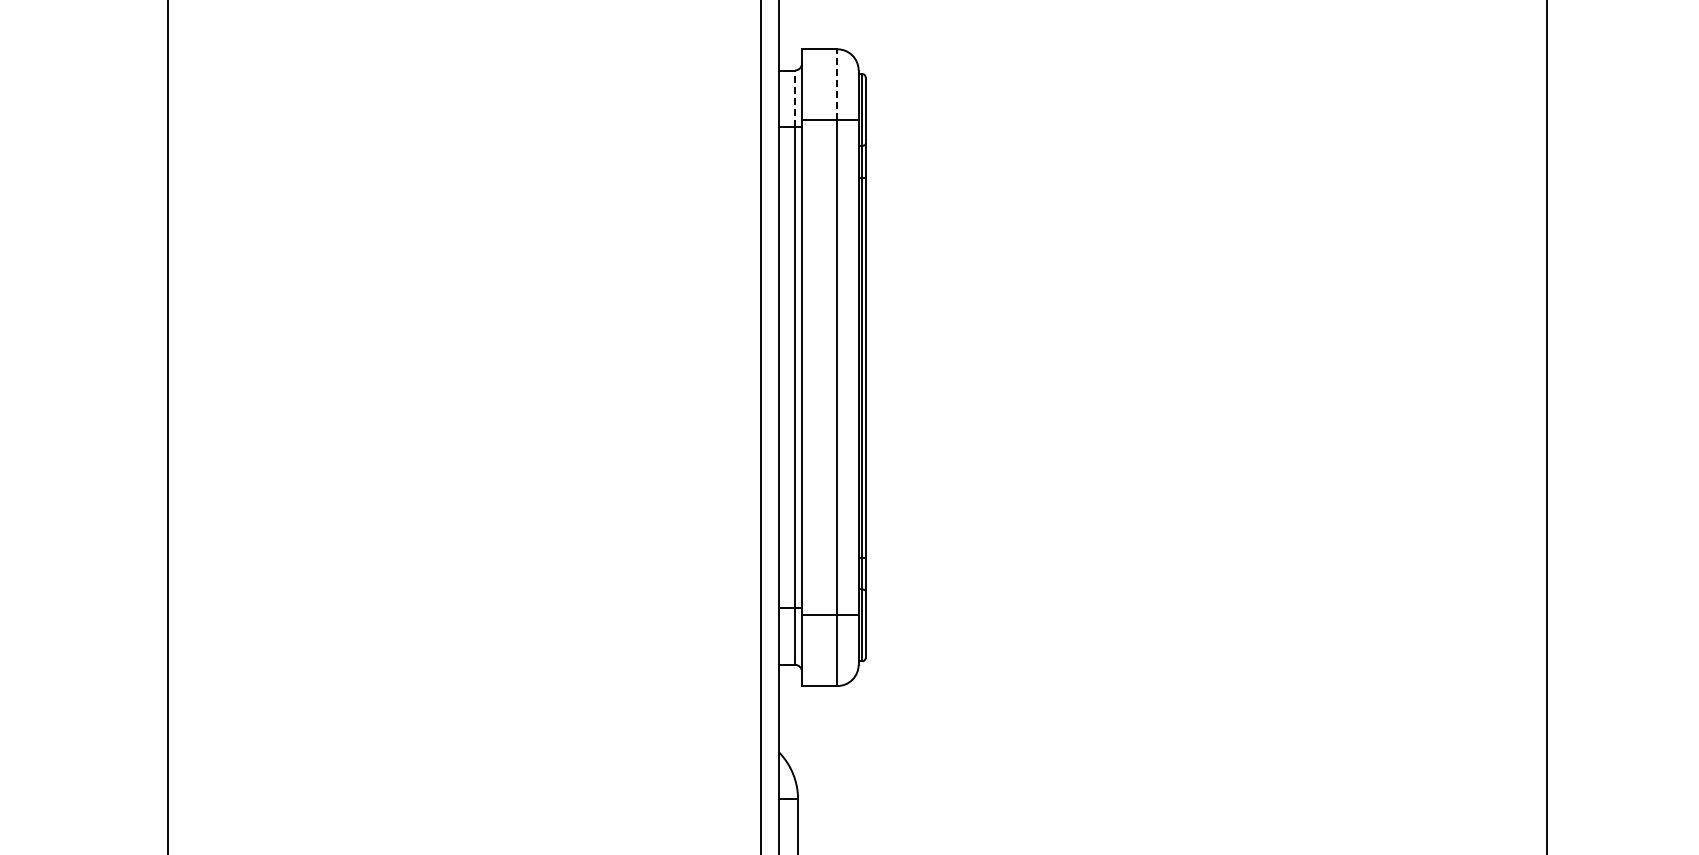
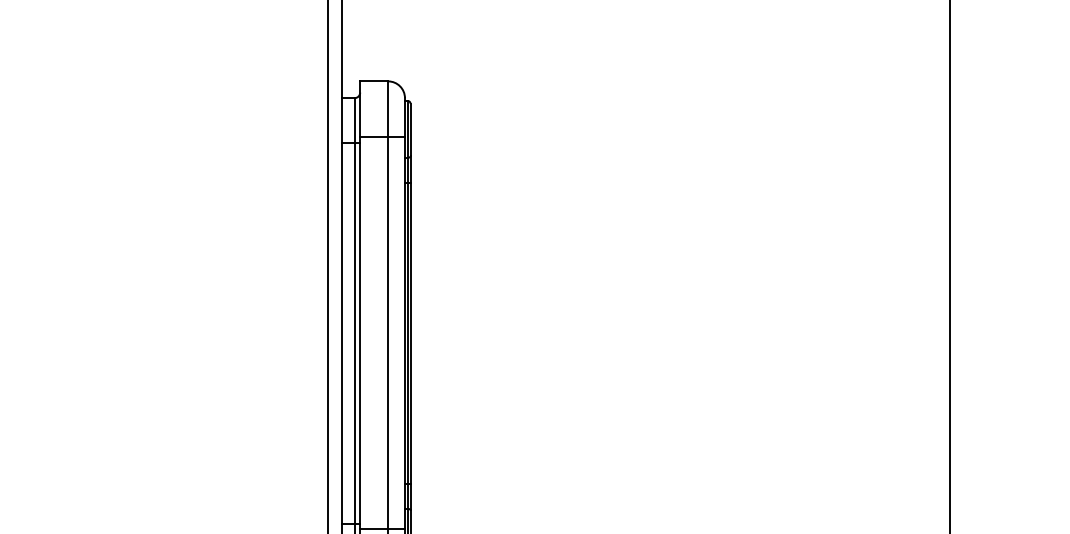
line: (837, 84) -> (388, 109), dashed -> solid
line: (794, 98) -> (354, 120), dashed -> solid

